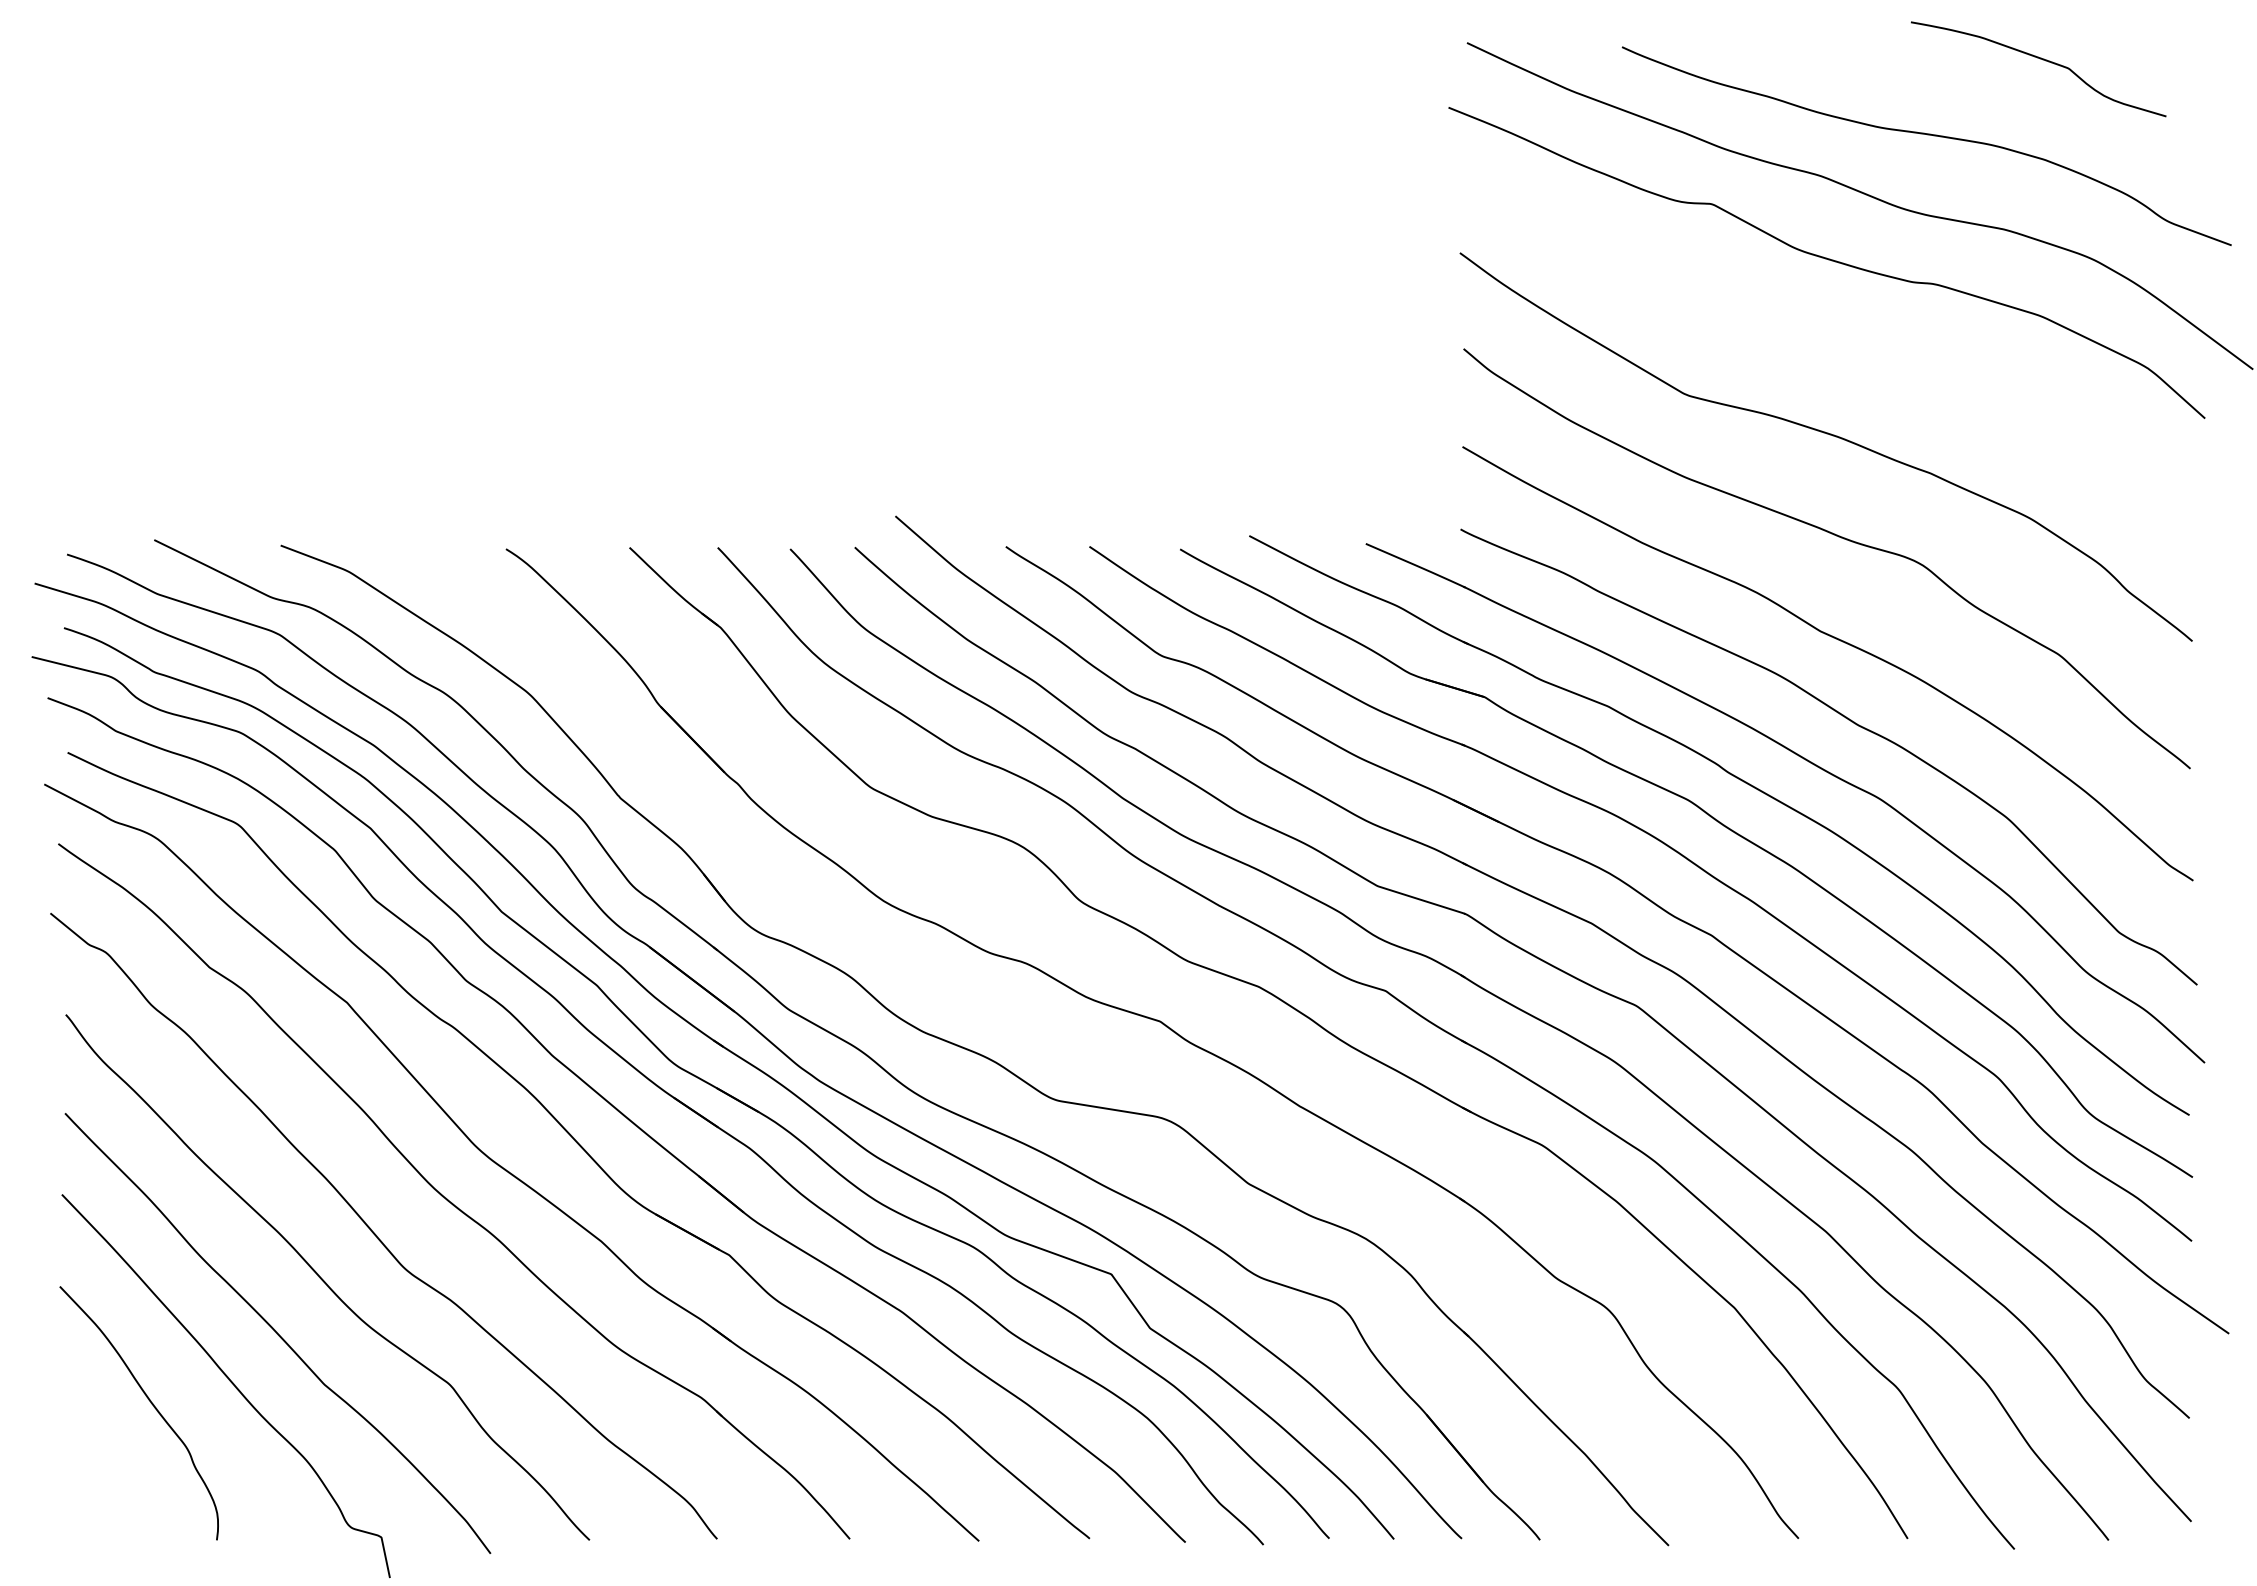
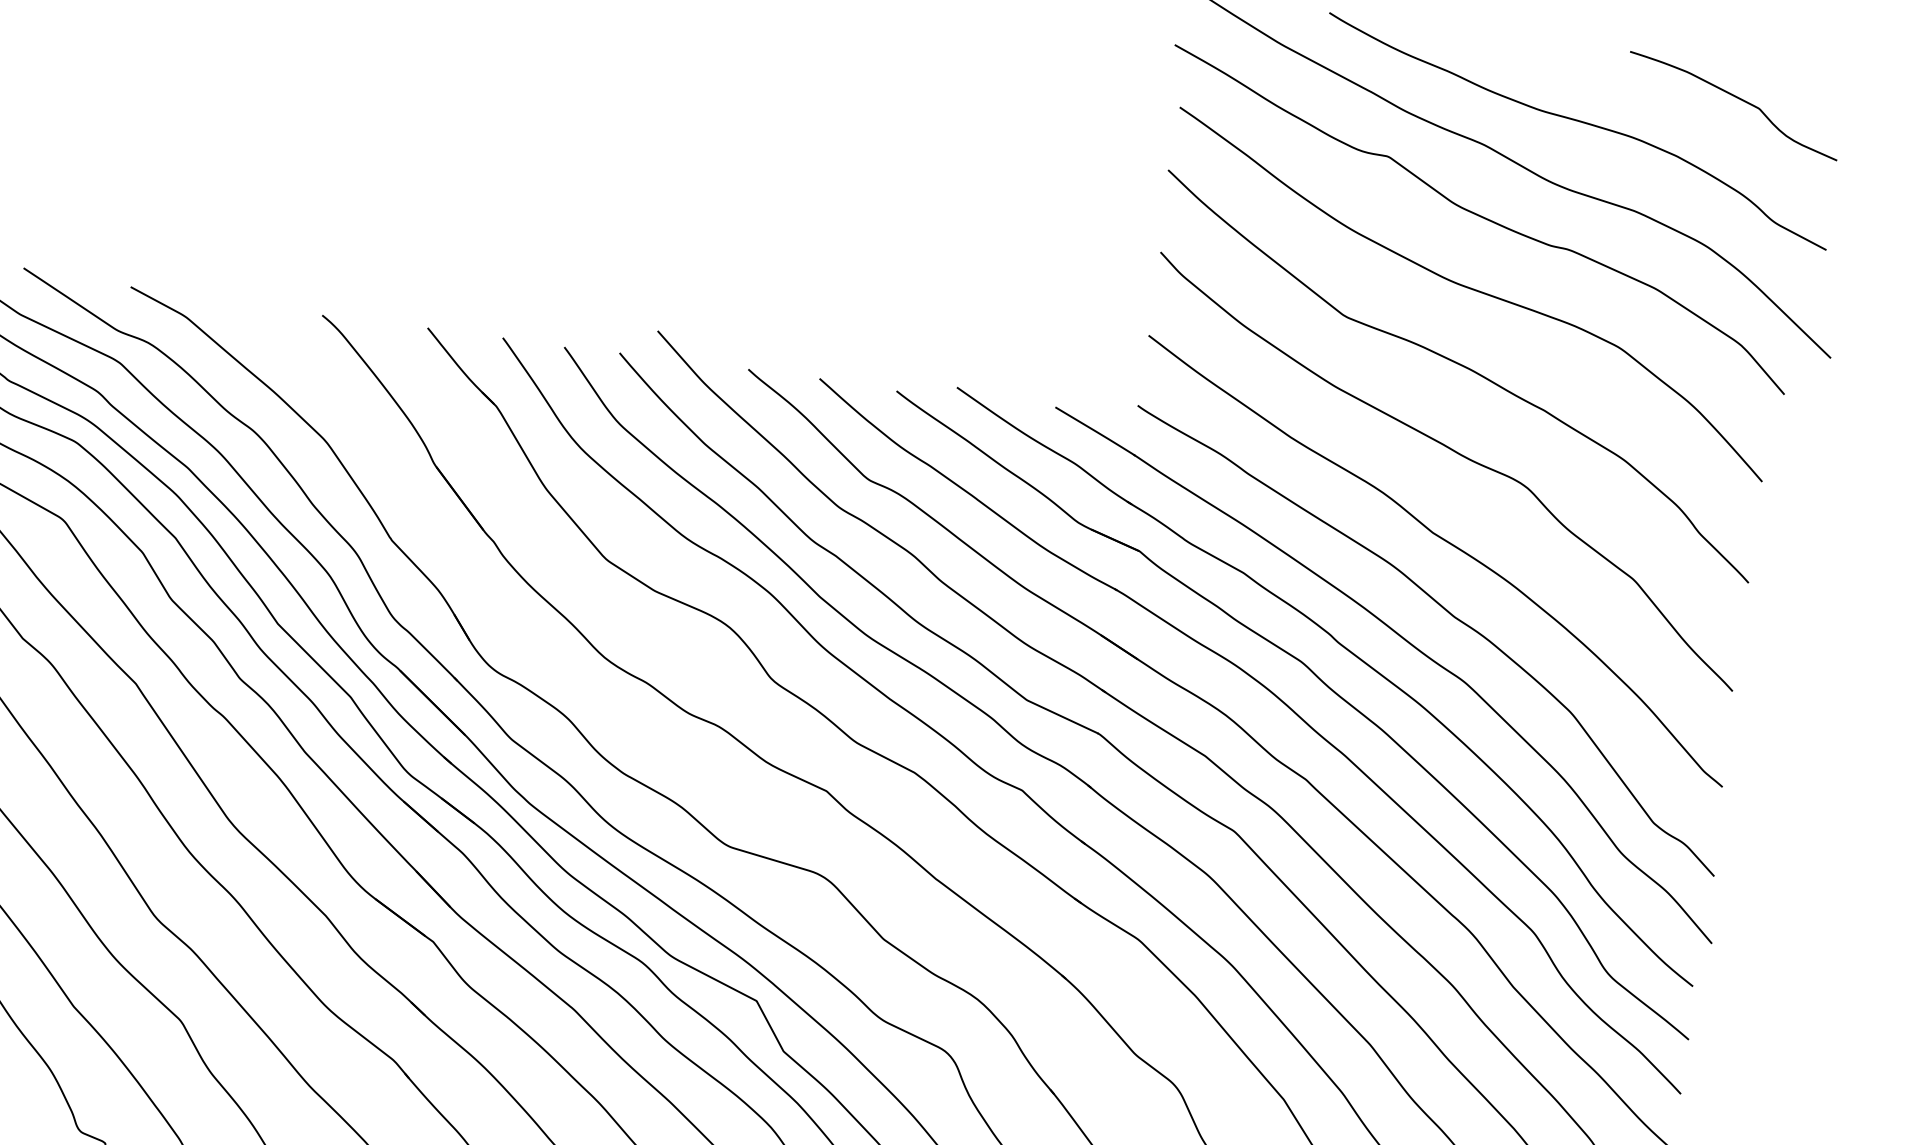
curve: (2042, 60) -> (1737, 99), moved
curve: (1829, 345) -> (1472, 290), added

